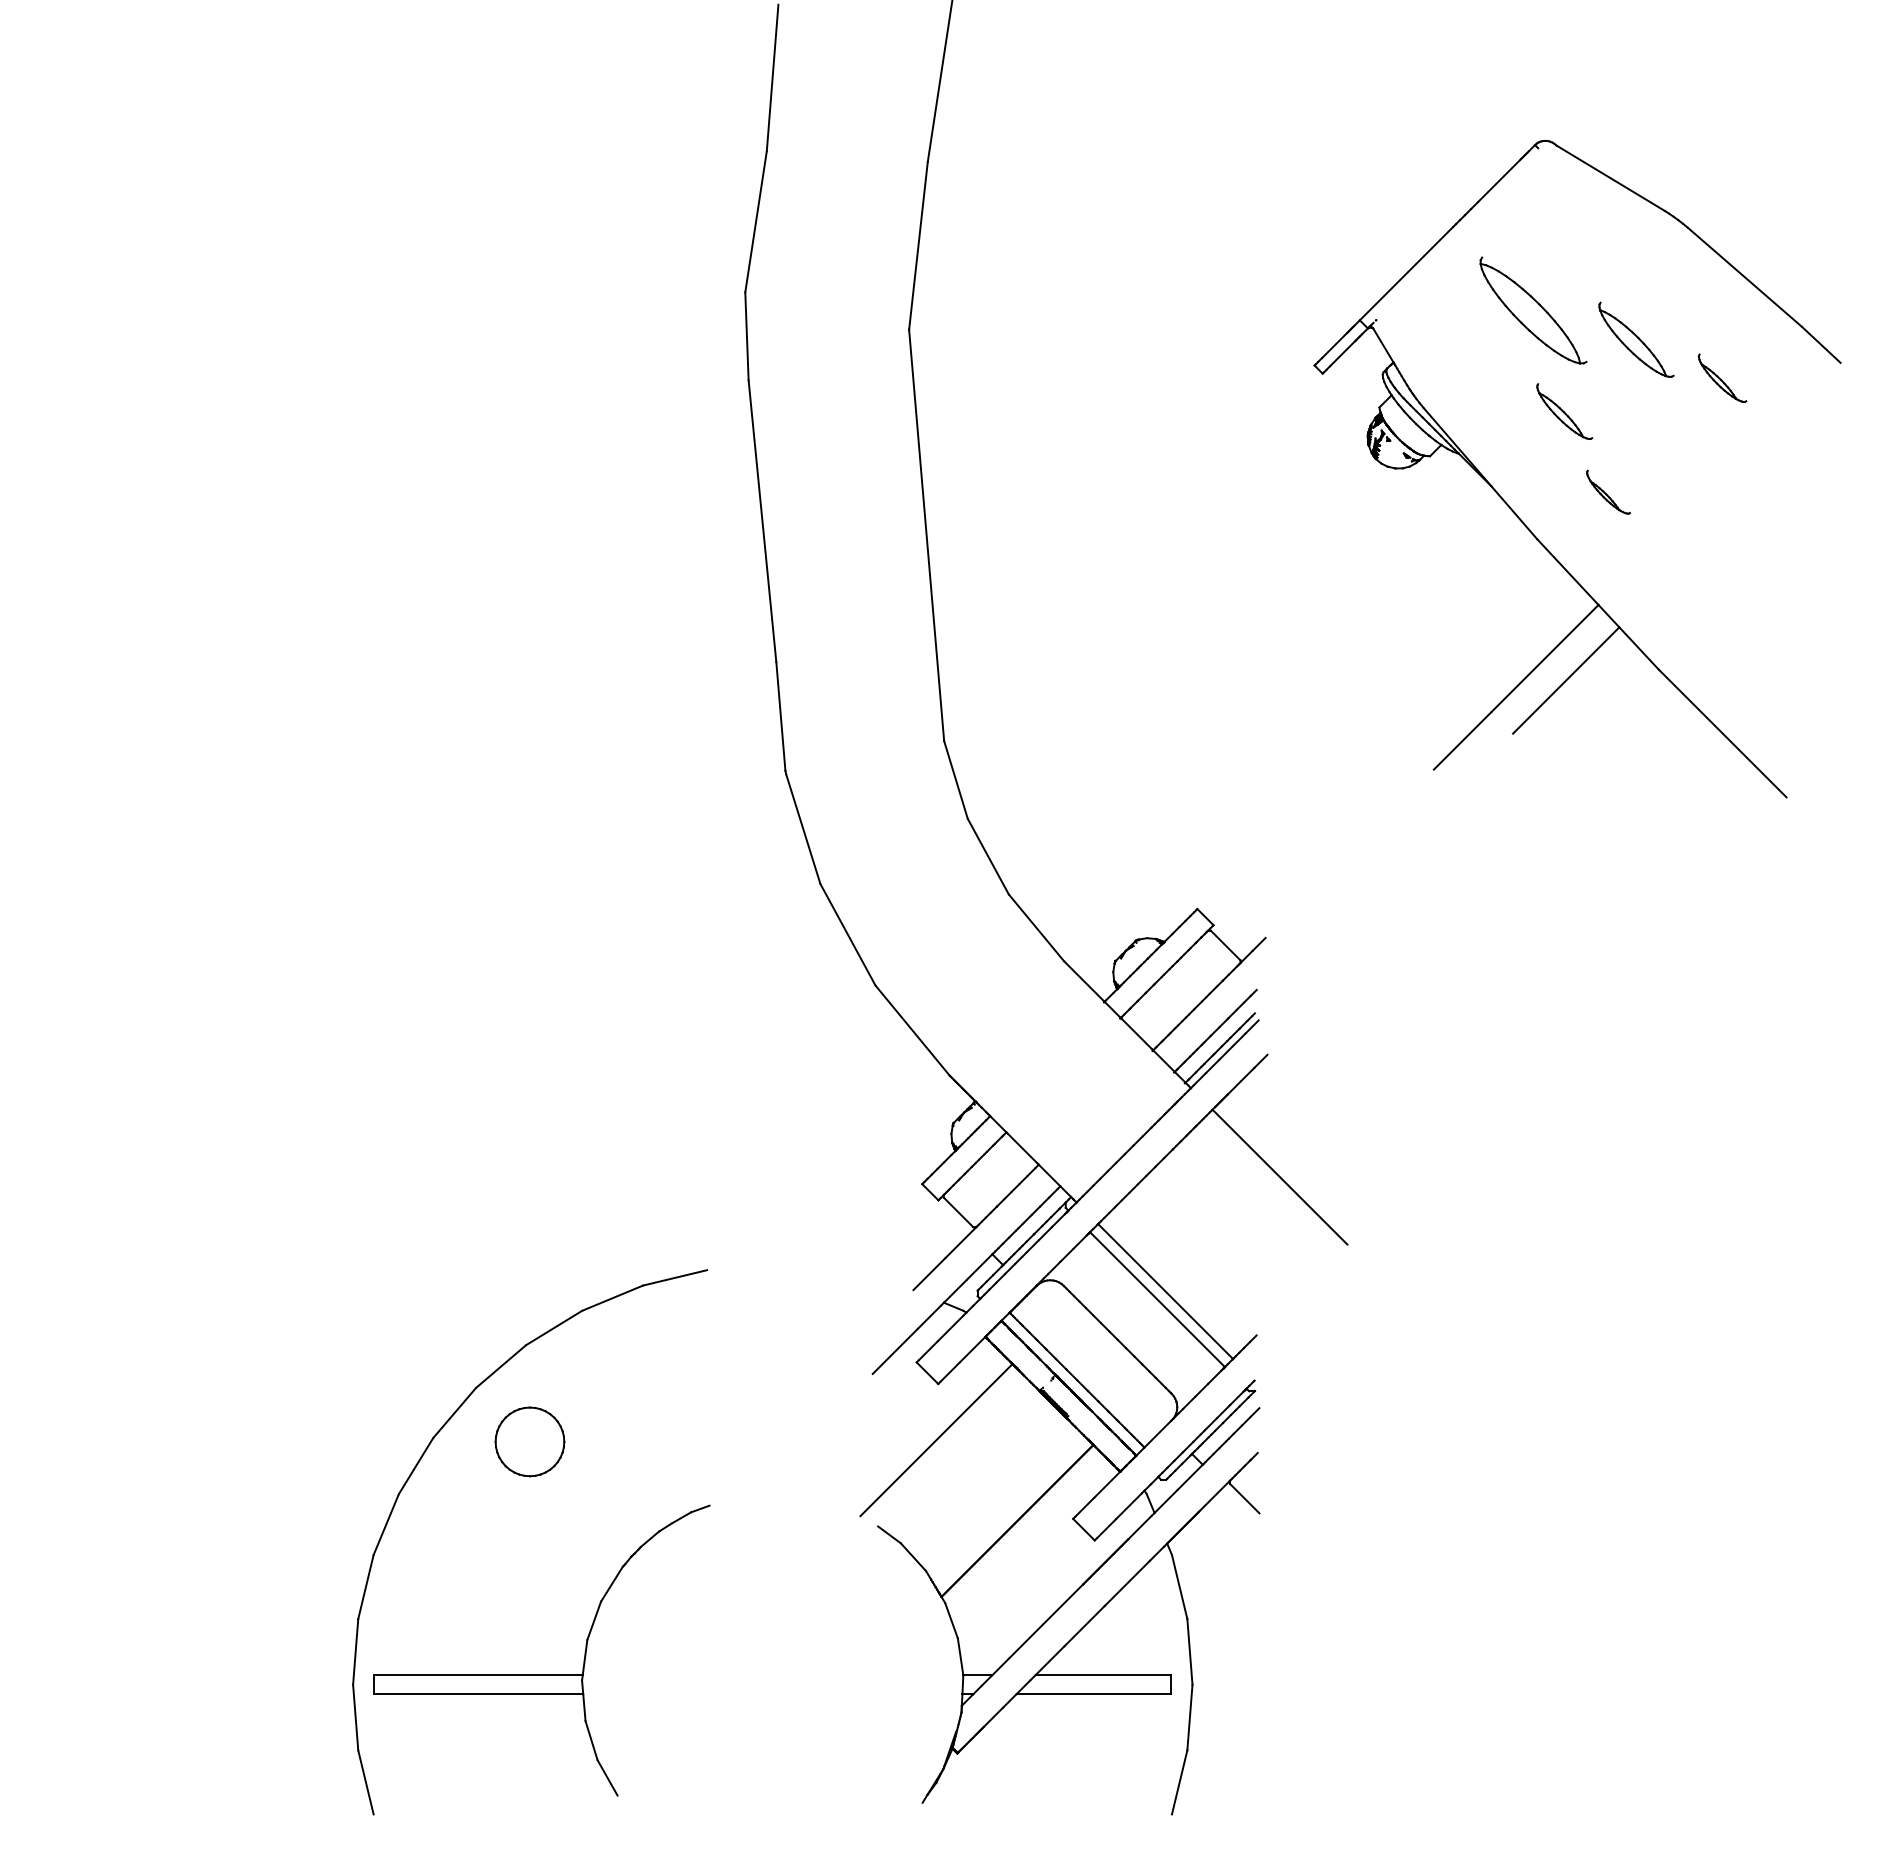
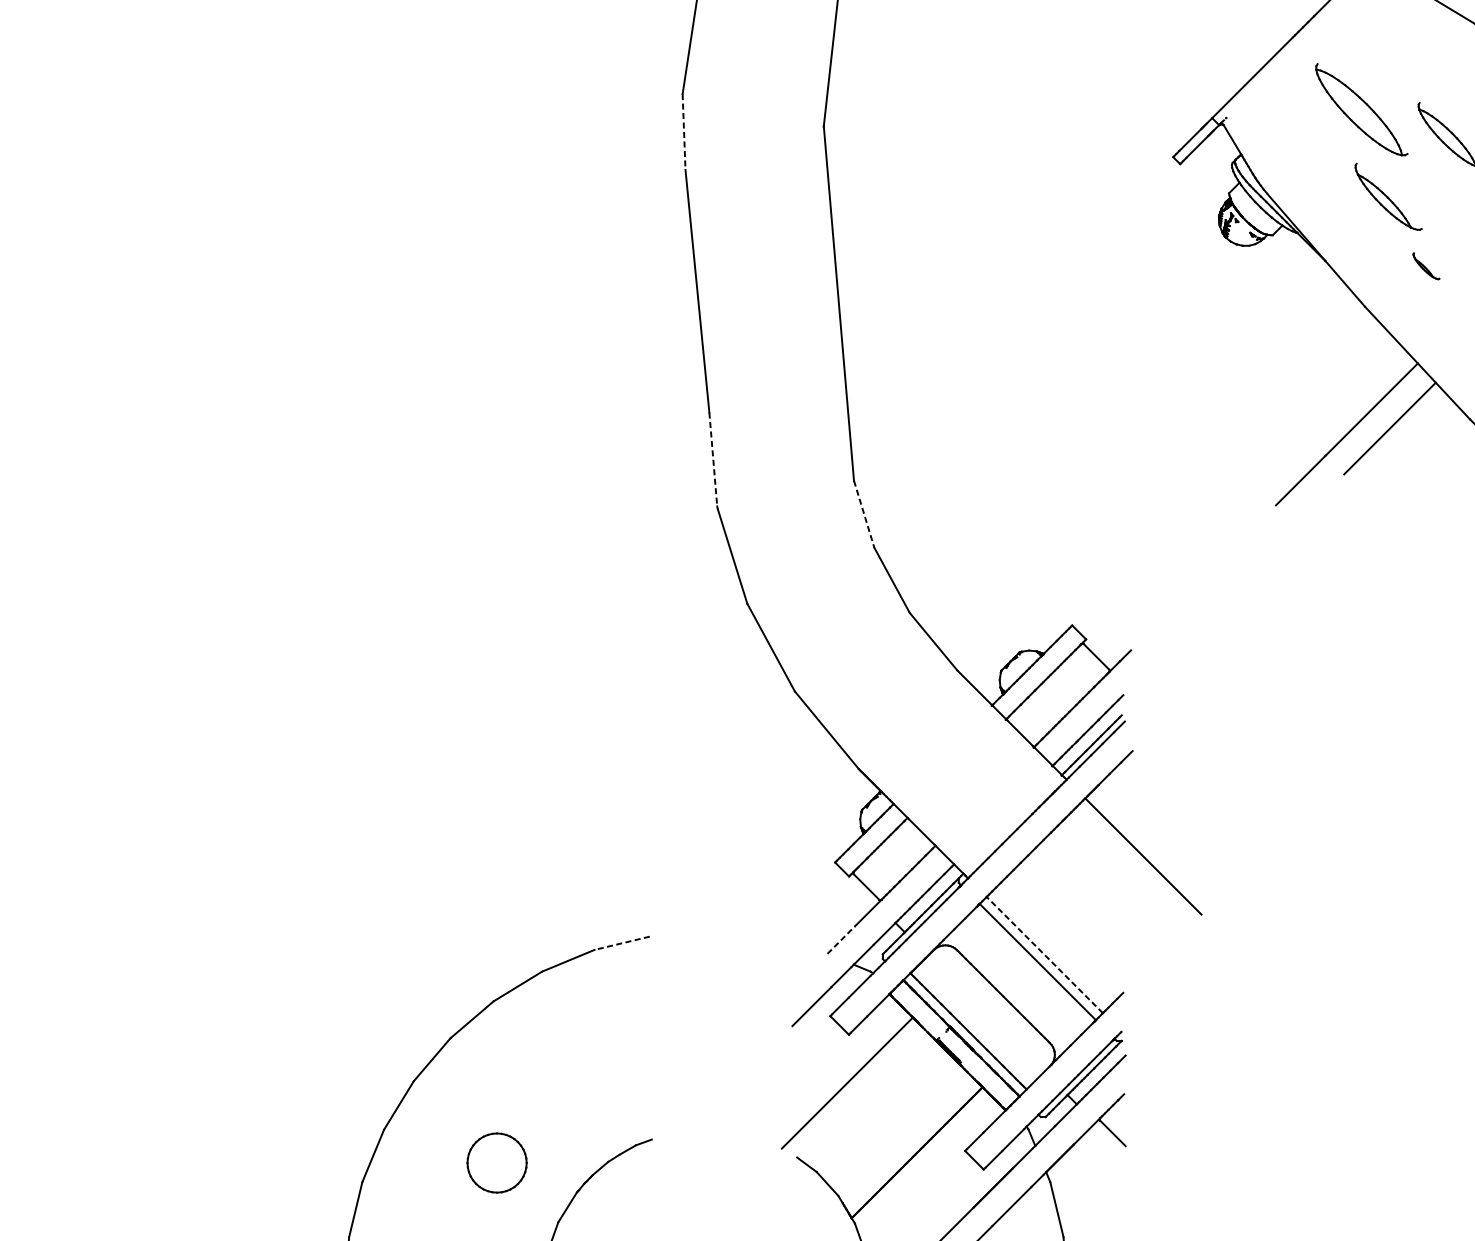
line: (746, 336) -> (683, 132), solid -> dashed
part: (1564, 411) -> (1388, 196), size x1.4
part: (1608, 491) -> (1426, 265), size x0.7
line: (780, 716) -> (712, 459), solid -> dashed
line: (955, 779) -> (863, 513), solid -> dashed
line: (929, 1274) -> (841, 940), solid -> dashed
line: (675, 1277) -> (622, 942), solid -> dashed
line: (1165, 1291) -> (1044, 955), solid -> dashed
part: (529, 1441) -> (496, 1162), moved

